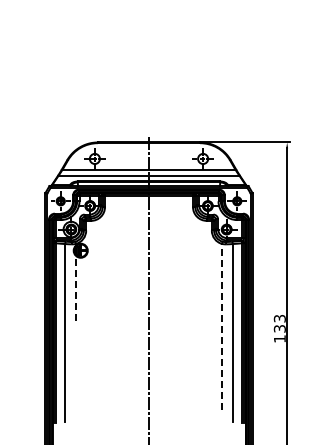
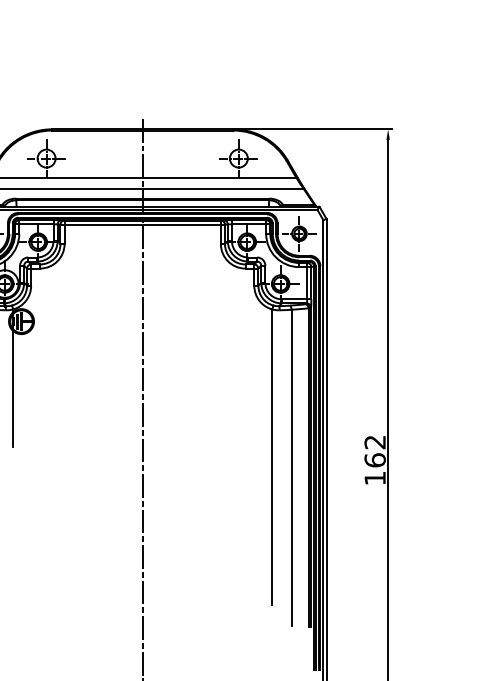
line: (76, 288) -> (13, 388), dashed -> solid
text: (279, 323) -> (374, 450), 133 -> 162
line: (221, 326) -> (271, 456), dashed -> solid

